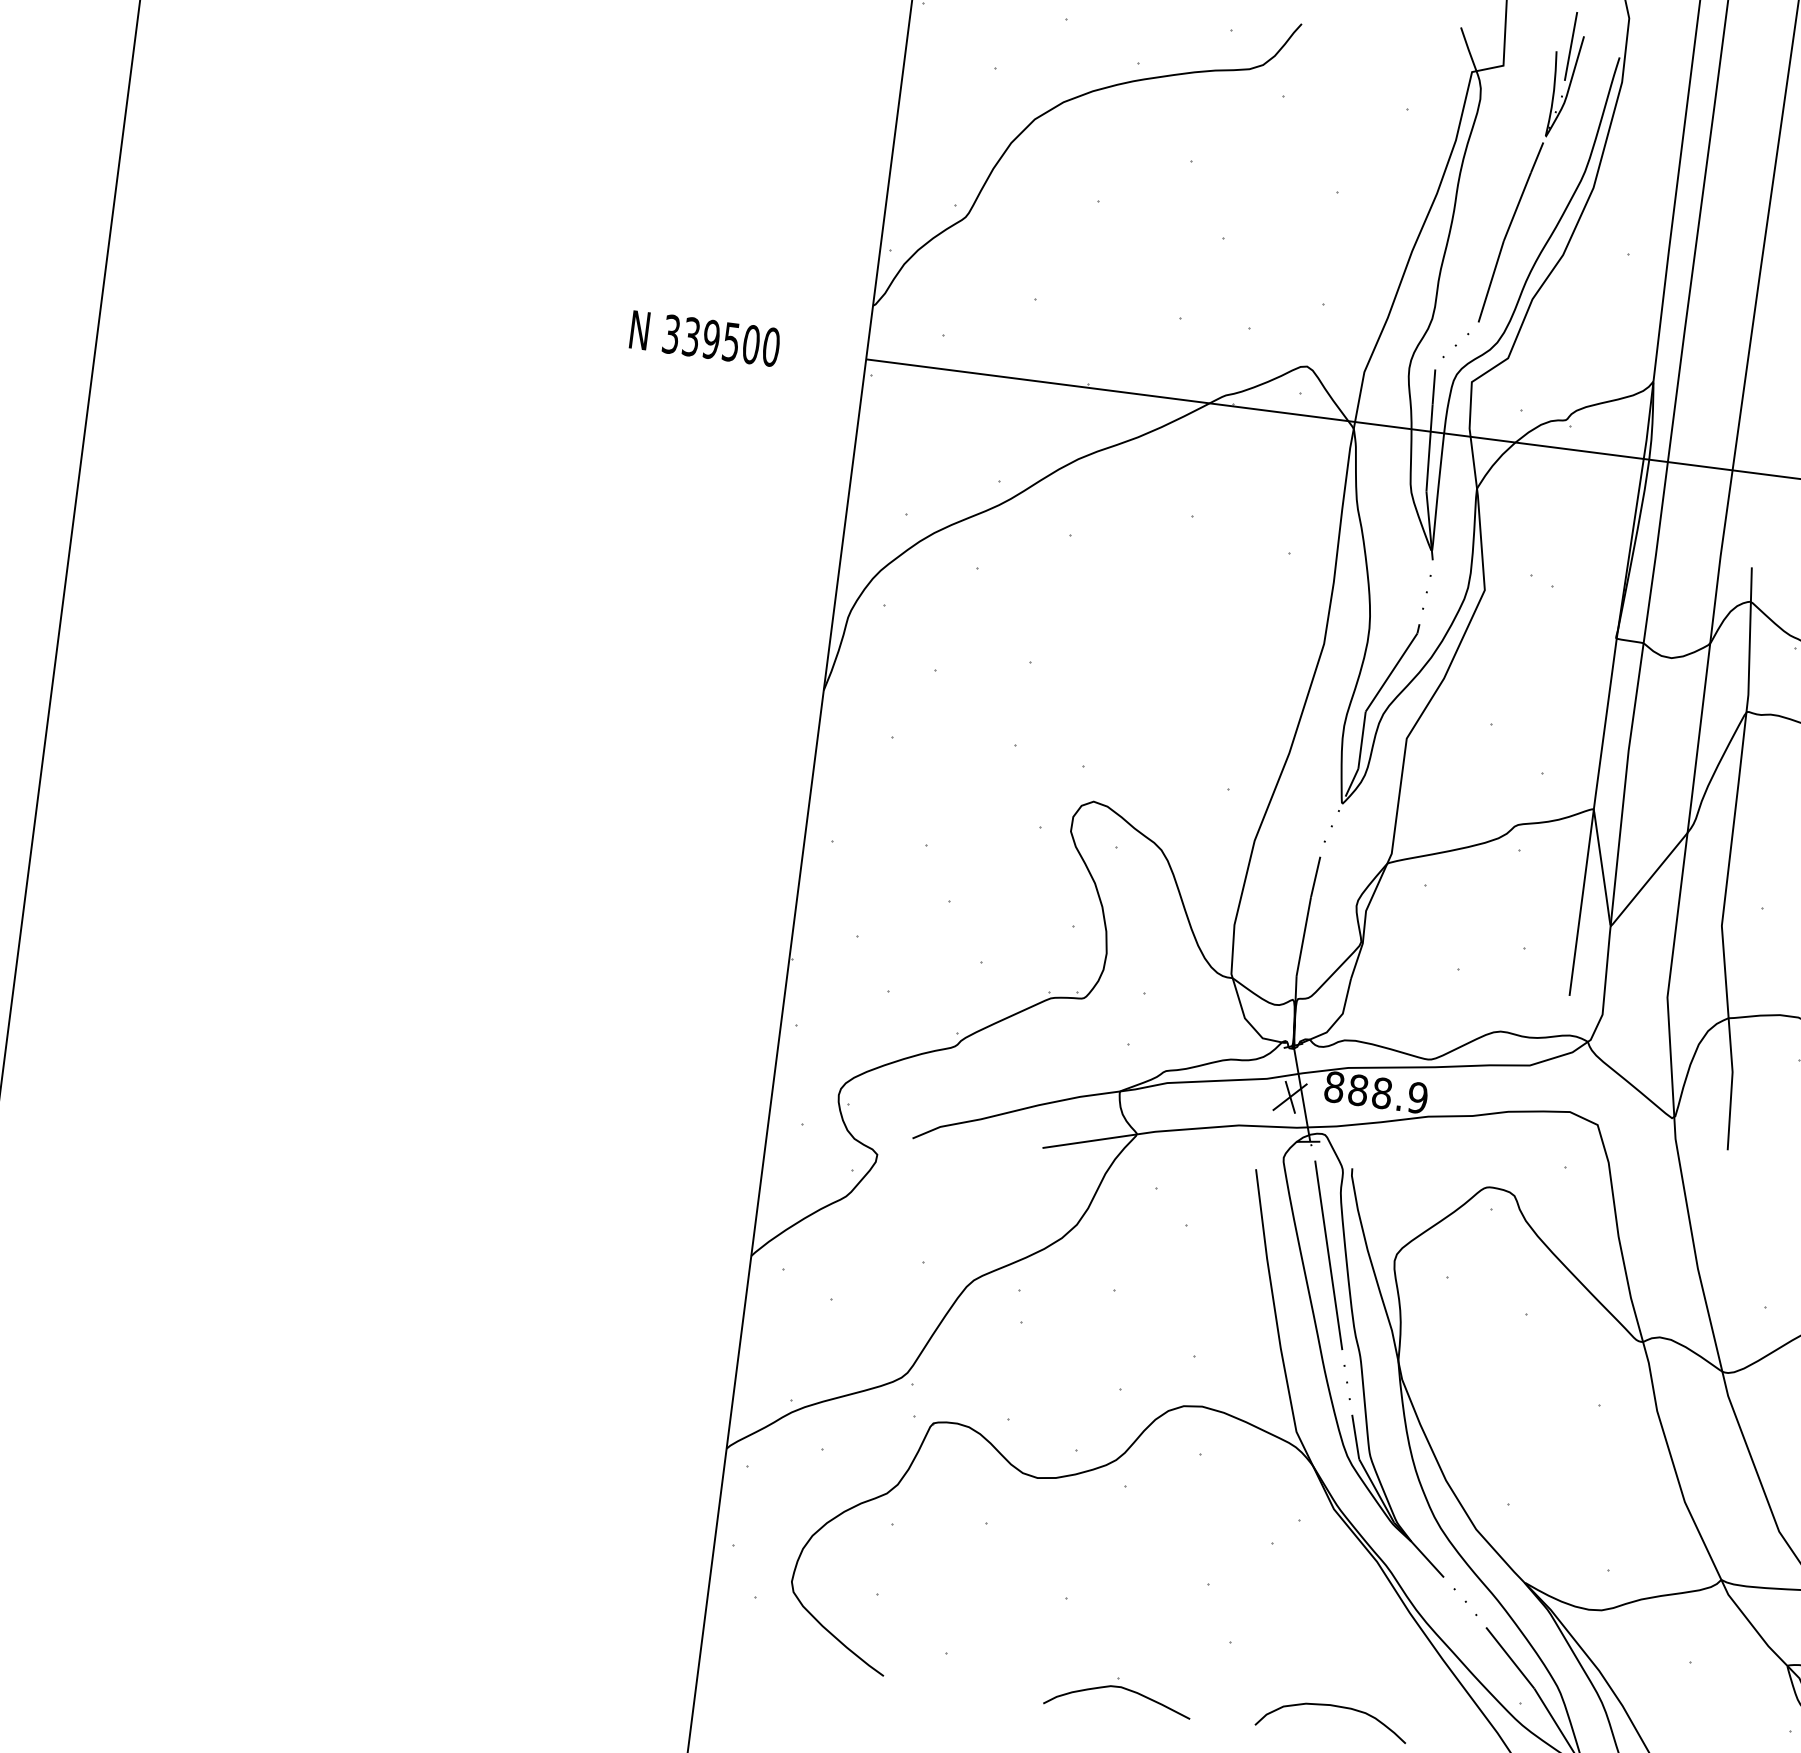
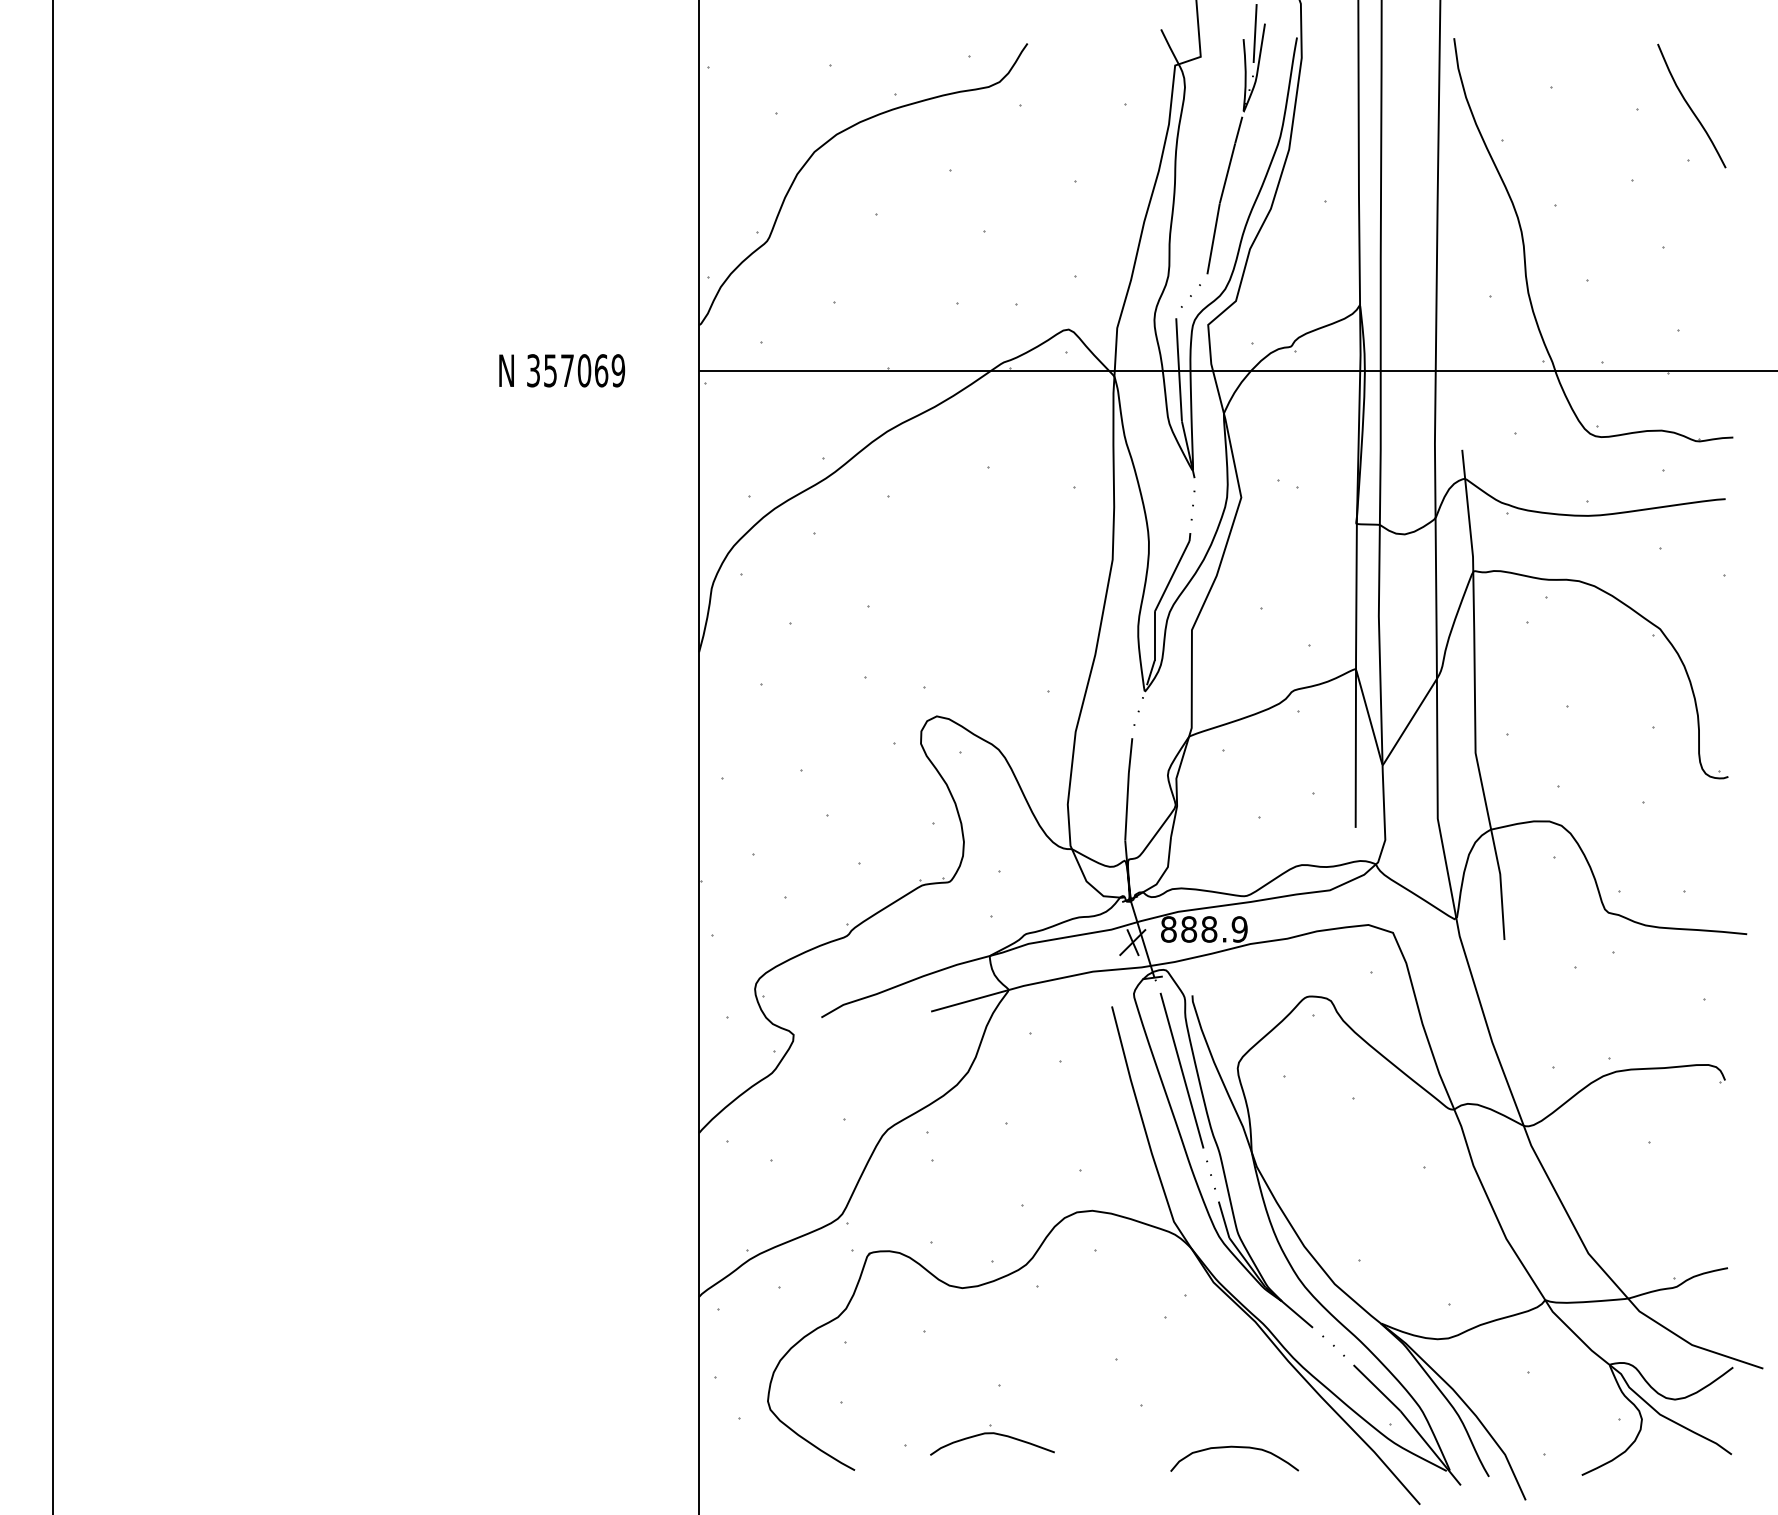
text: (731, 341) -> (584, 370), 339500 -> 357069
part: (1118, 1694) -> (992, 1439), moved

